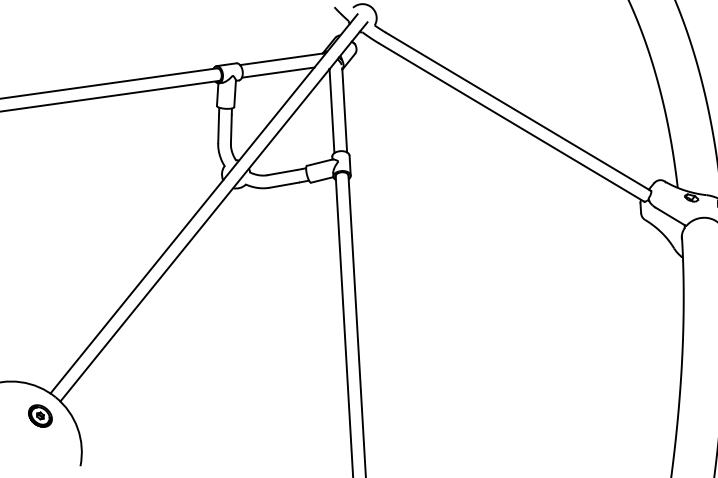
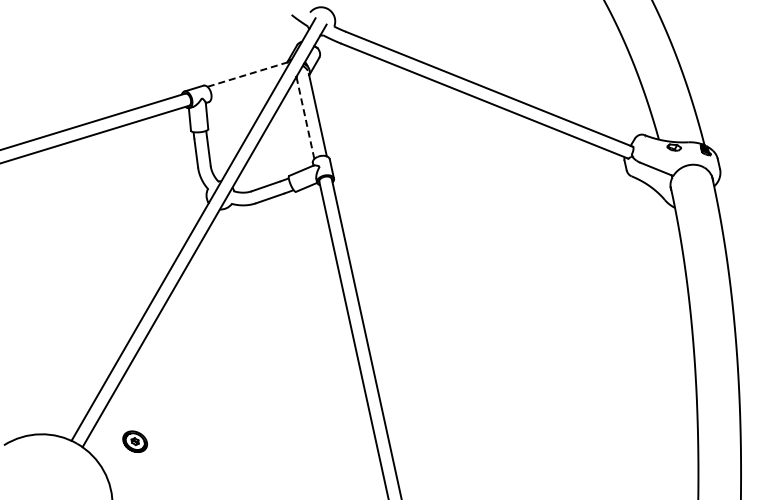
line: (281, 59) -> (247, 74), solid -> dashed
line: (278, 72) -> (246, 88), removed
line: (332, 110) -> (305, 117), solid -> dashed
part: (40, 415) -> (135, 441), moved

